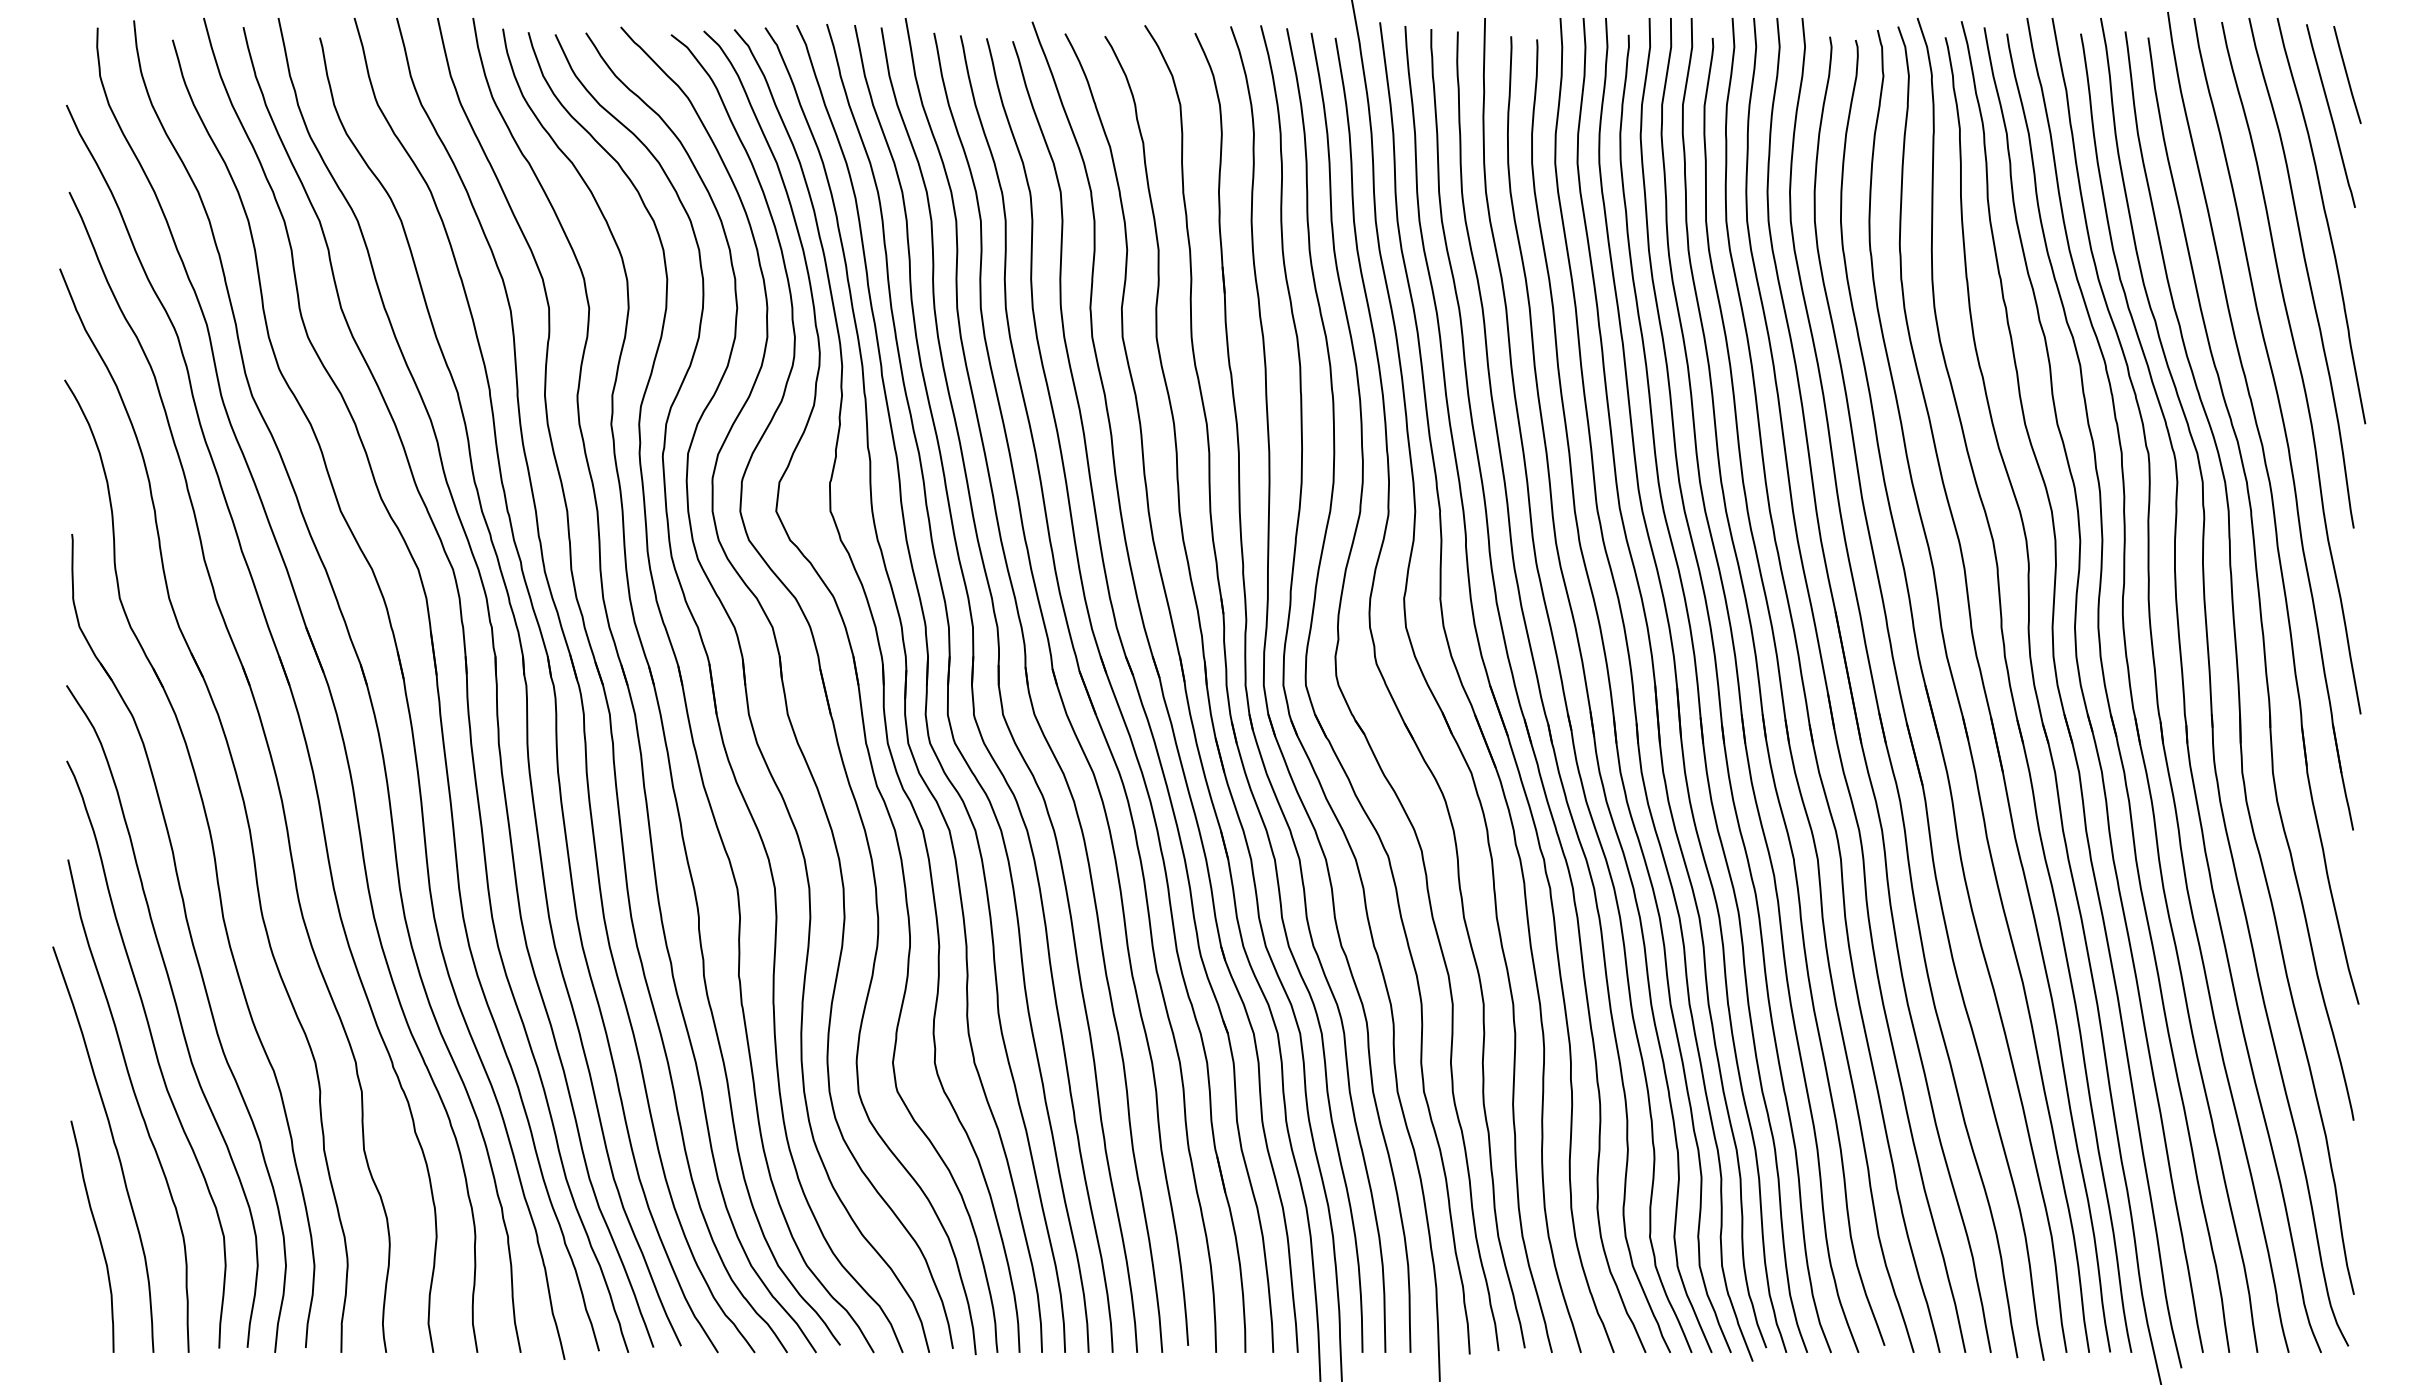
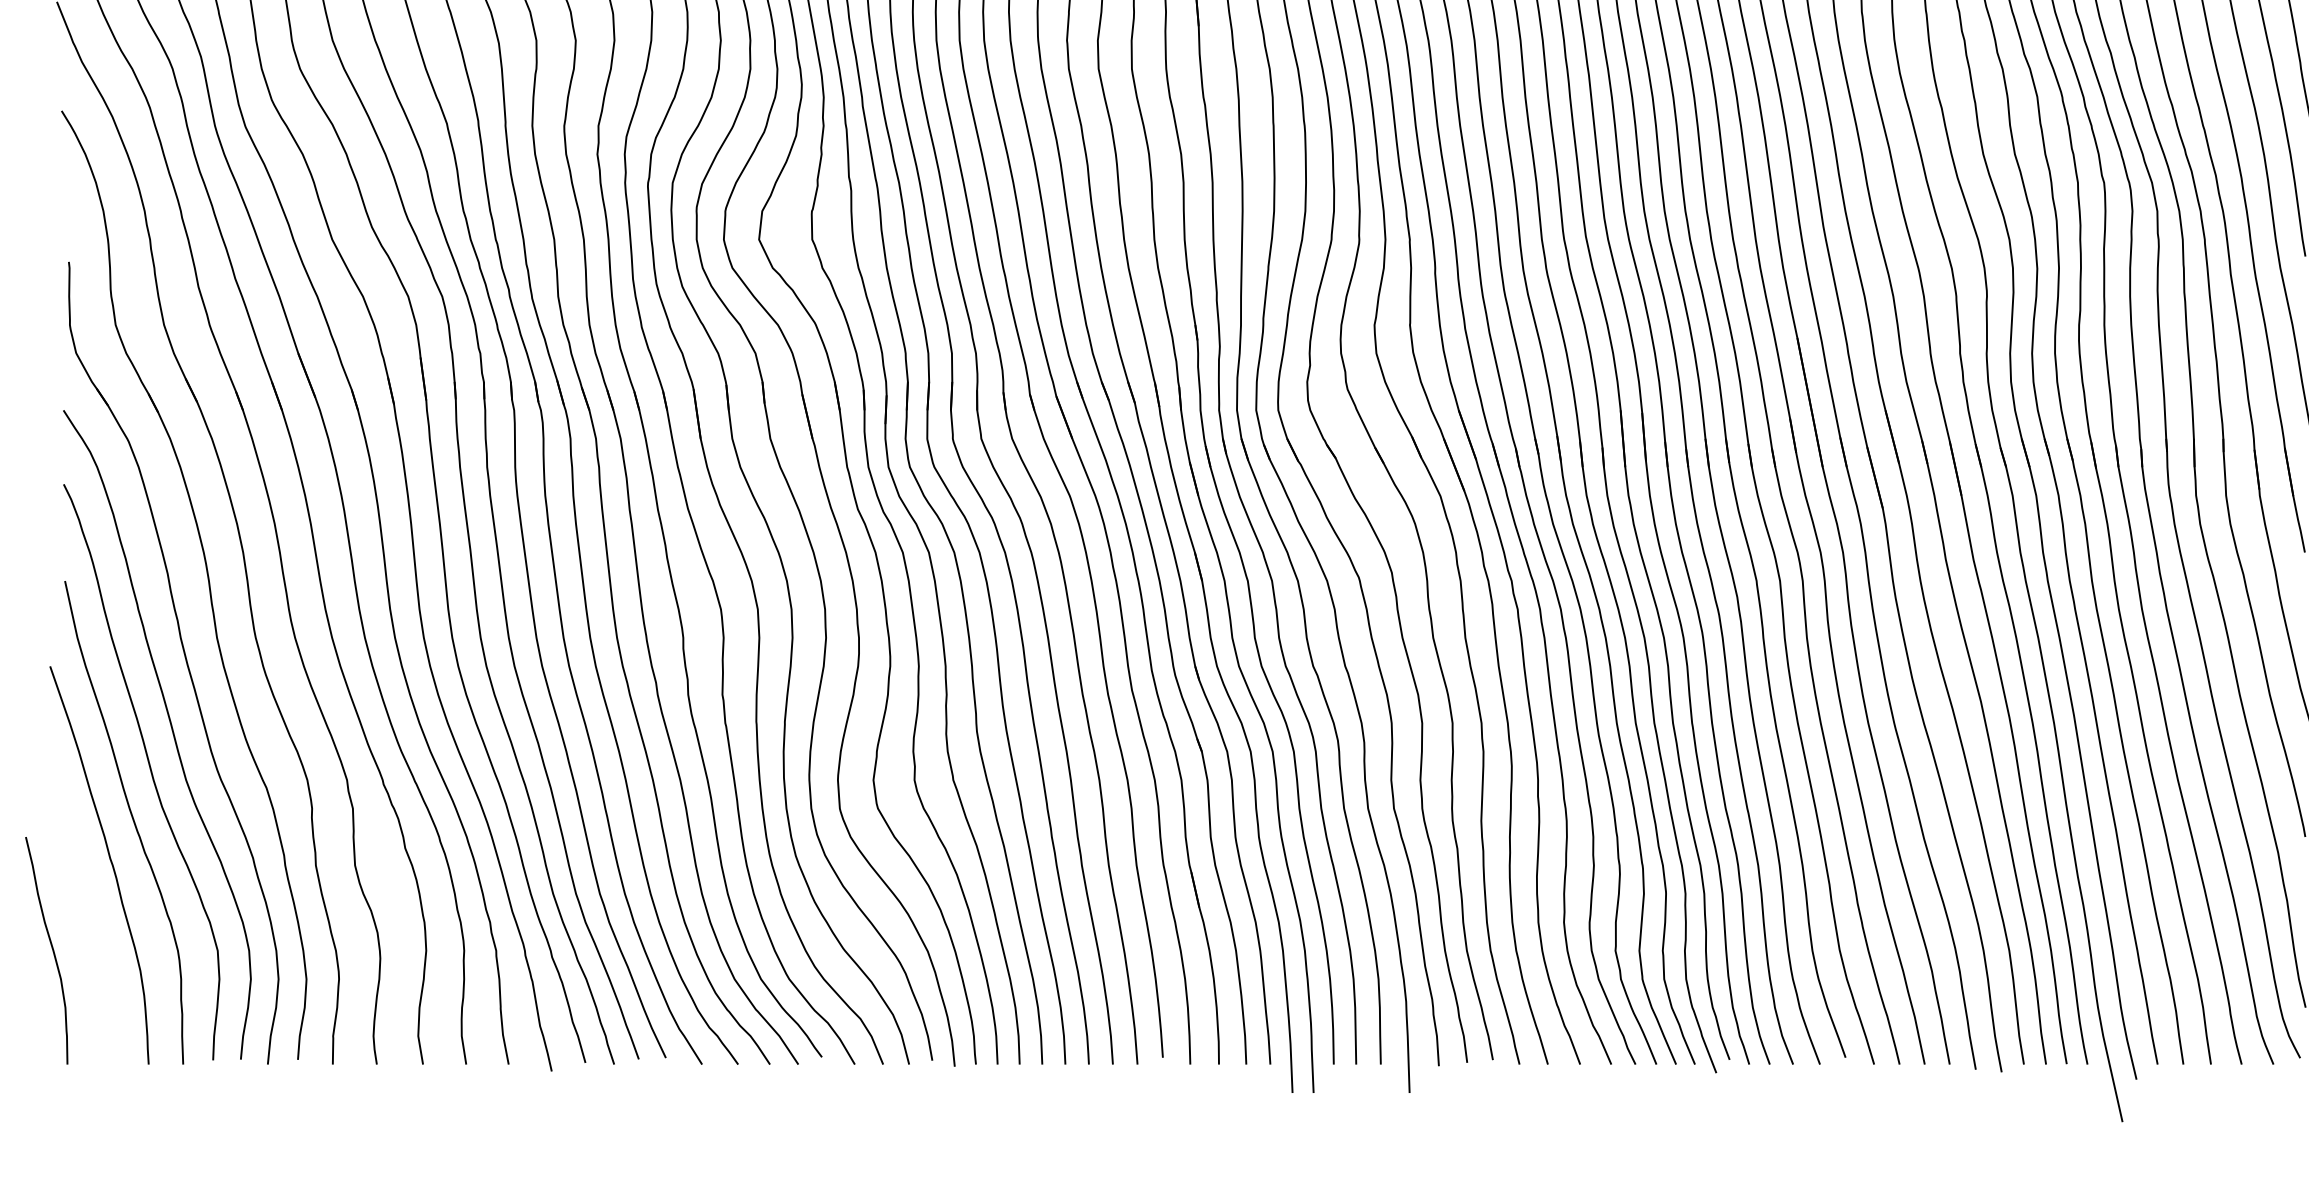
curve: (97, 1234) -> (51, 948), moved

